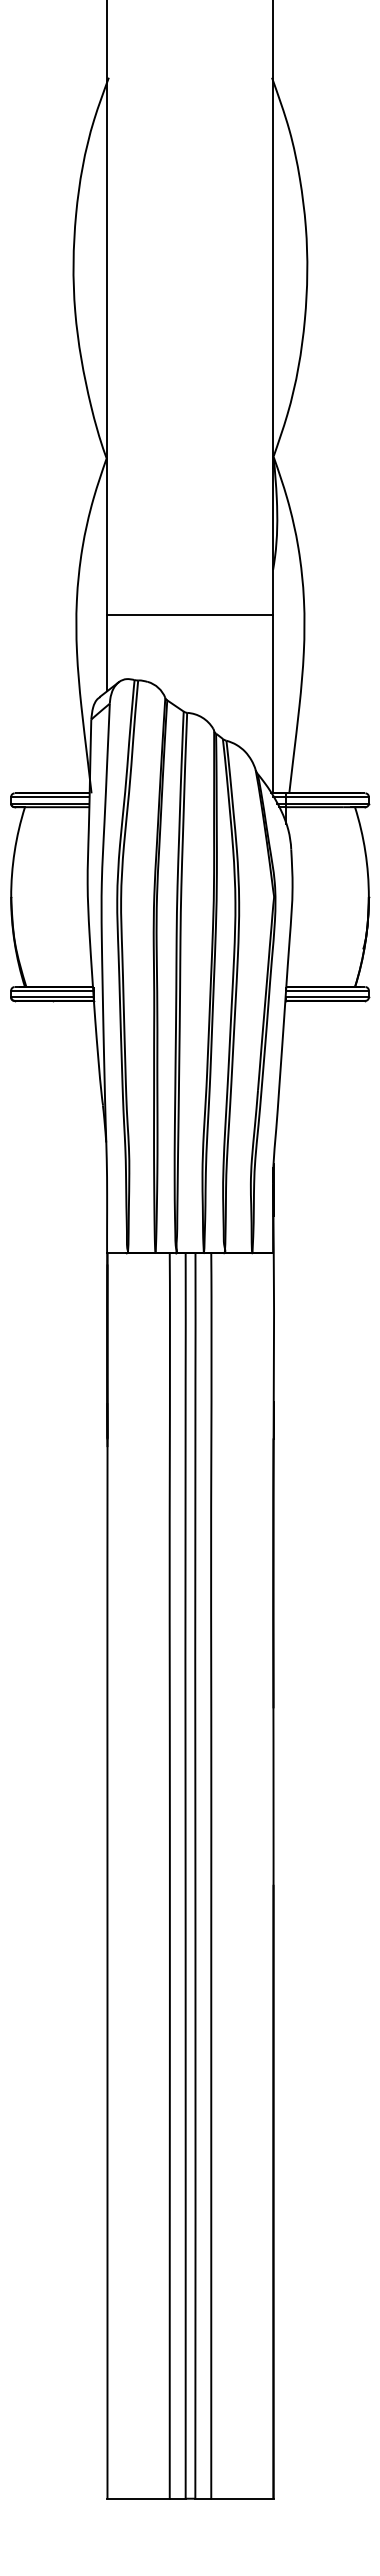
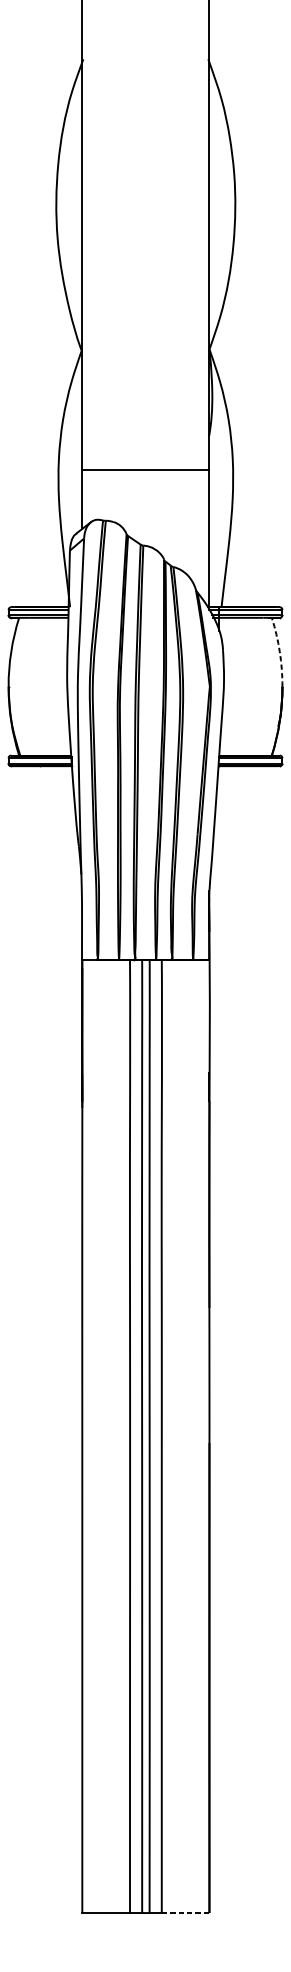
arc: (365, 851) -> (279, 651), solid -> dashed
line: (242, 2498) -> (185, 1912), solid -> dashed

